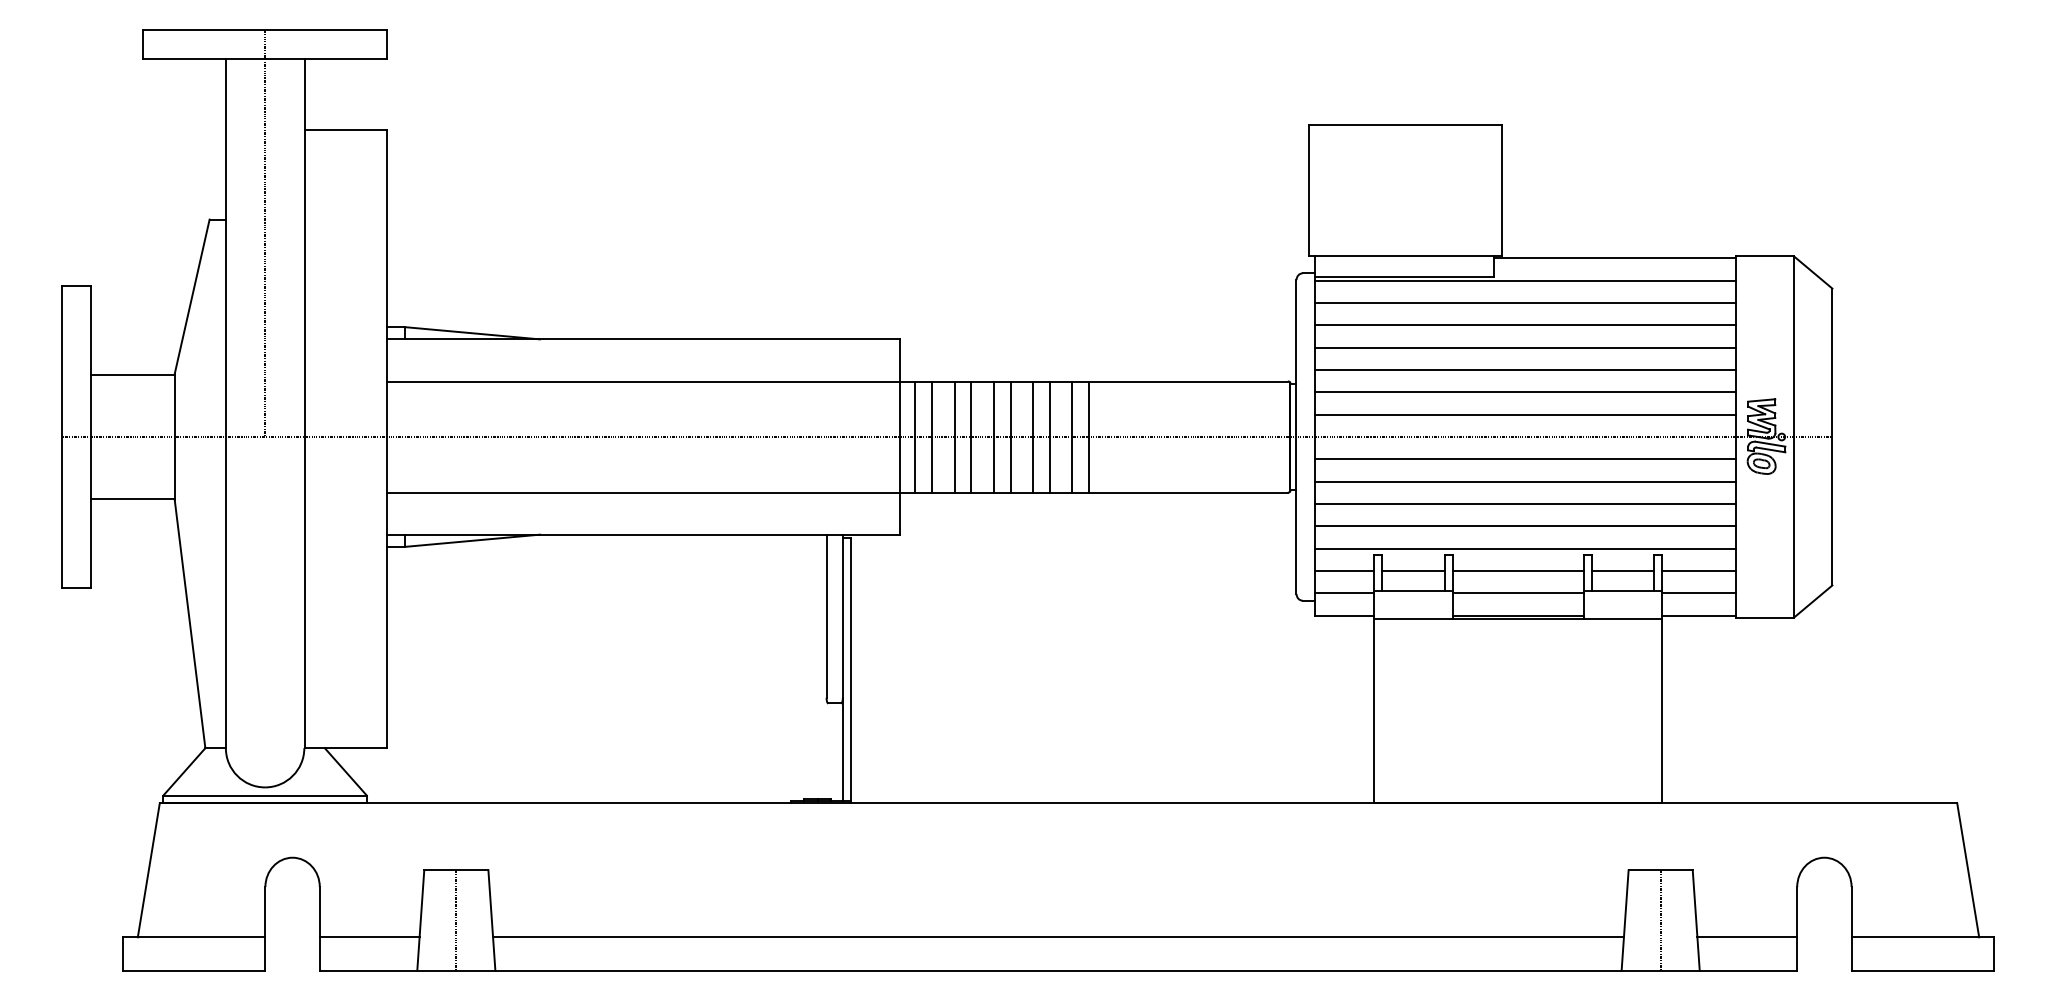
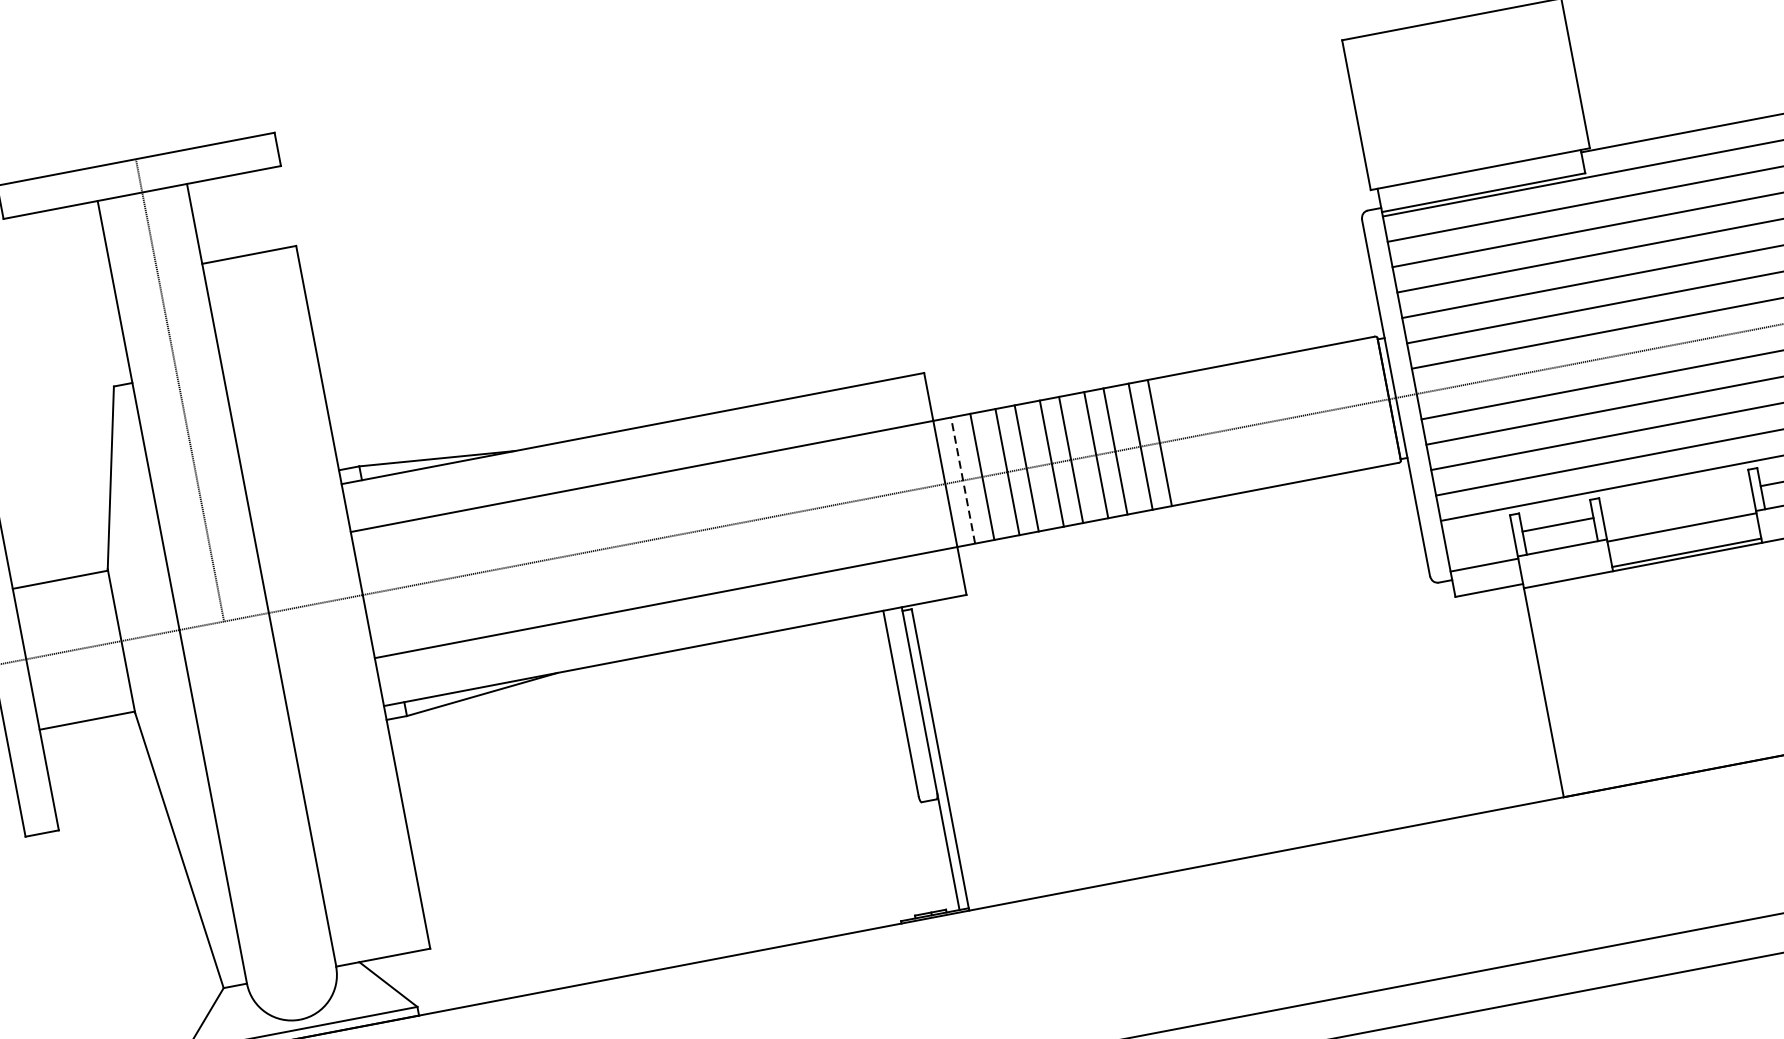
line: (915, 436) -> (963, 479), solid -> dashed
line: (1344, 570) -> (1479, 539), removed
line: (1517, 570) -> (1676, 501), removed

